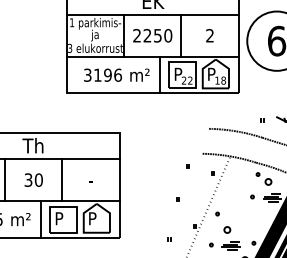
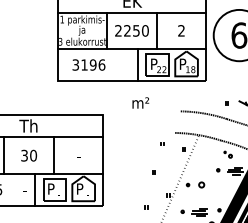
text: (139, 74) -> (140, 102), moved
part: (263, 178) -> (227, 154), size x0.6
text: (20, 219) -> (17, 189), m² -> -
circle: (227, 229) -> (201, 184), moved

